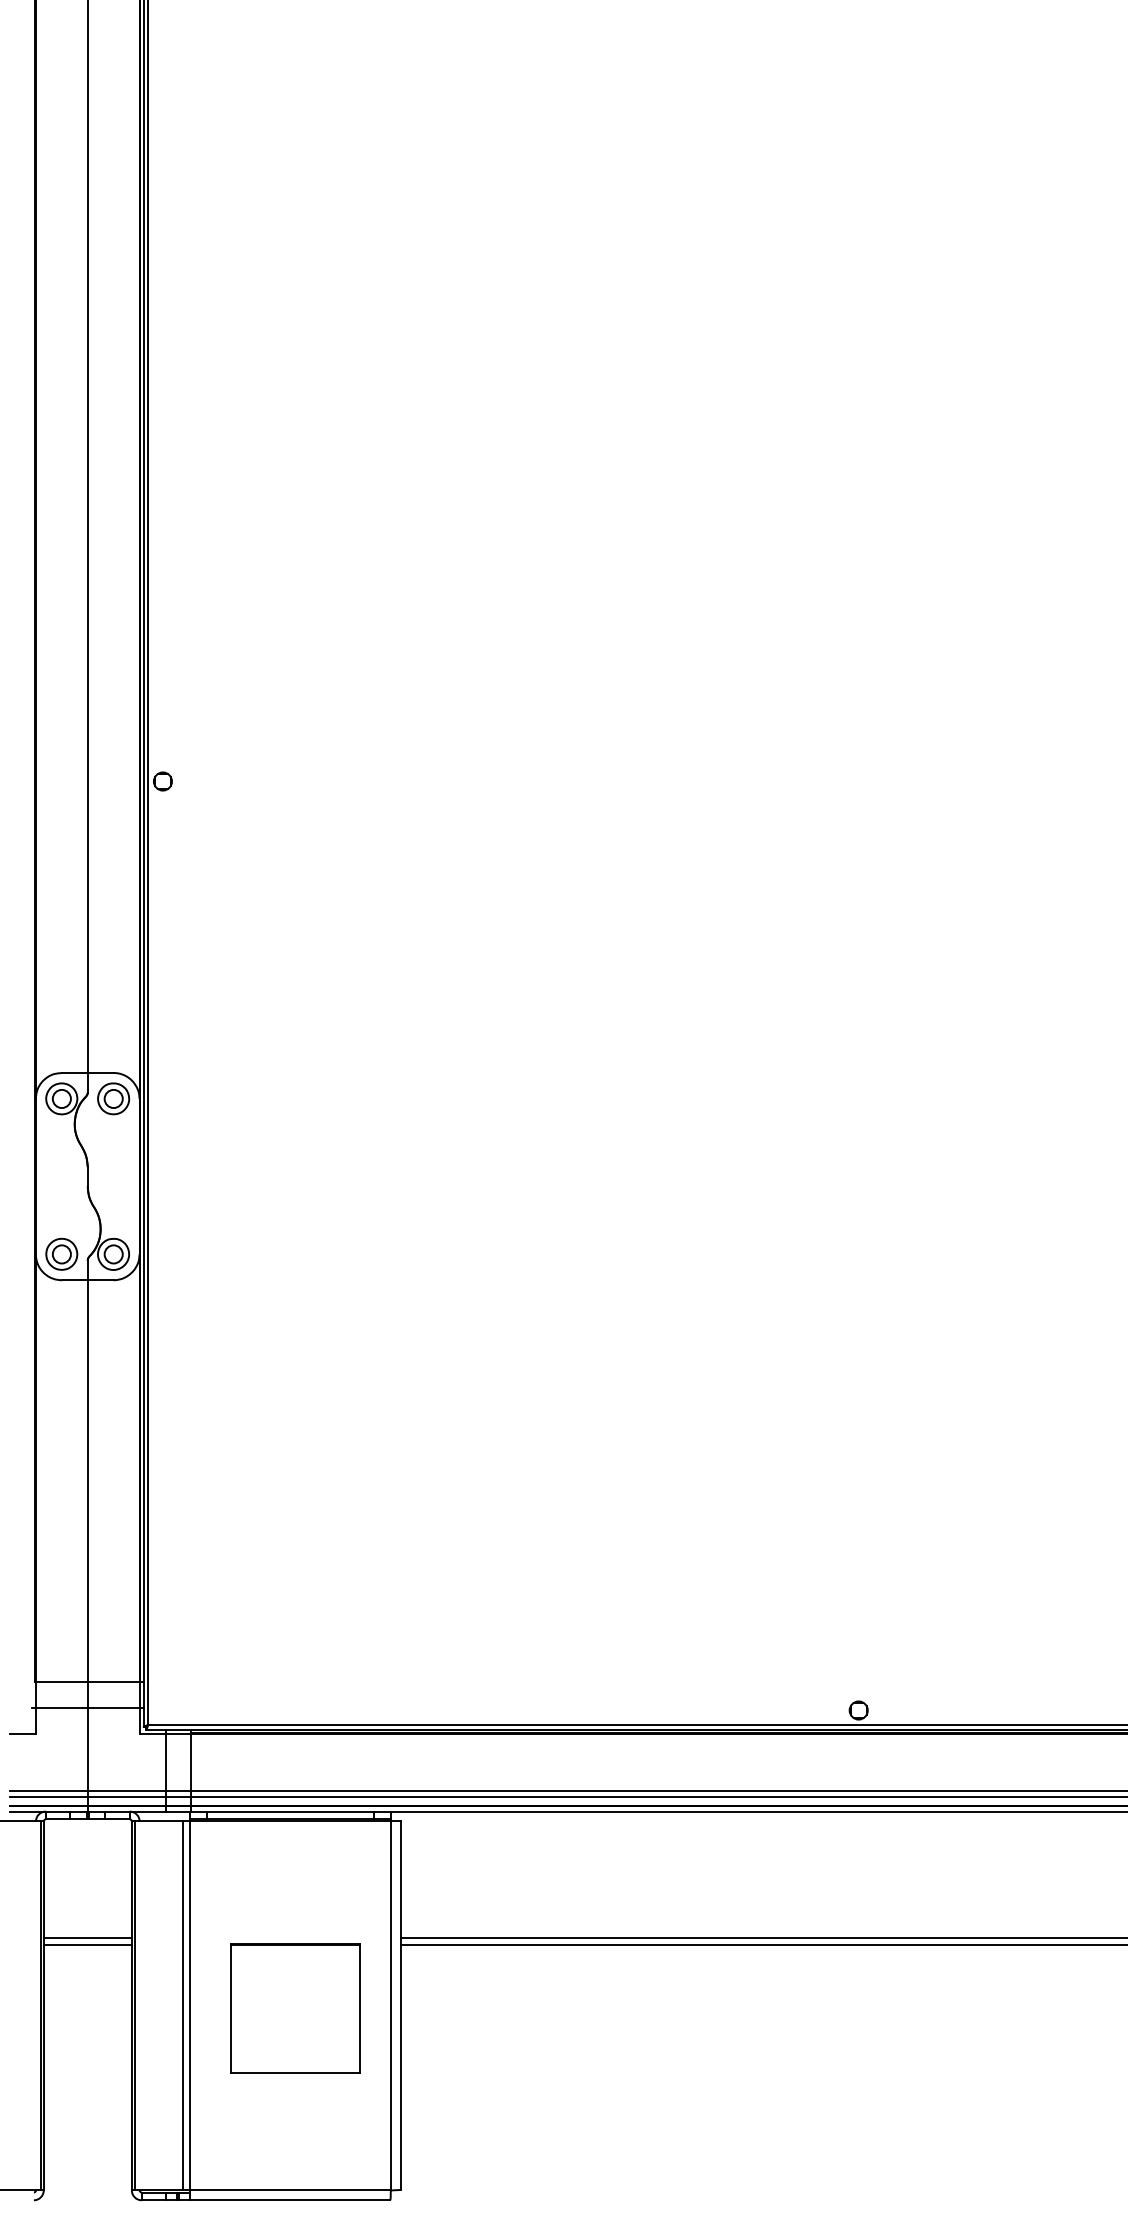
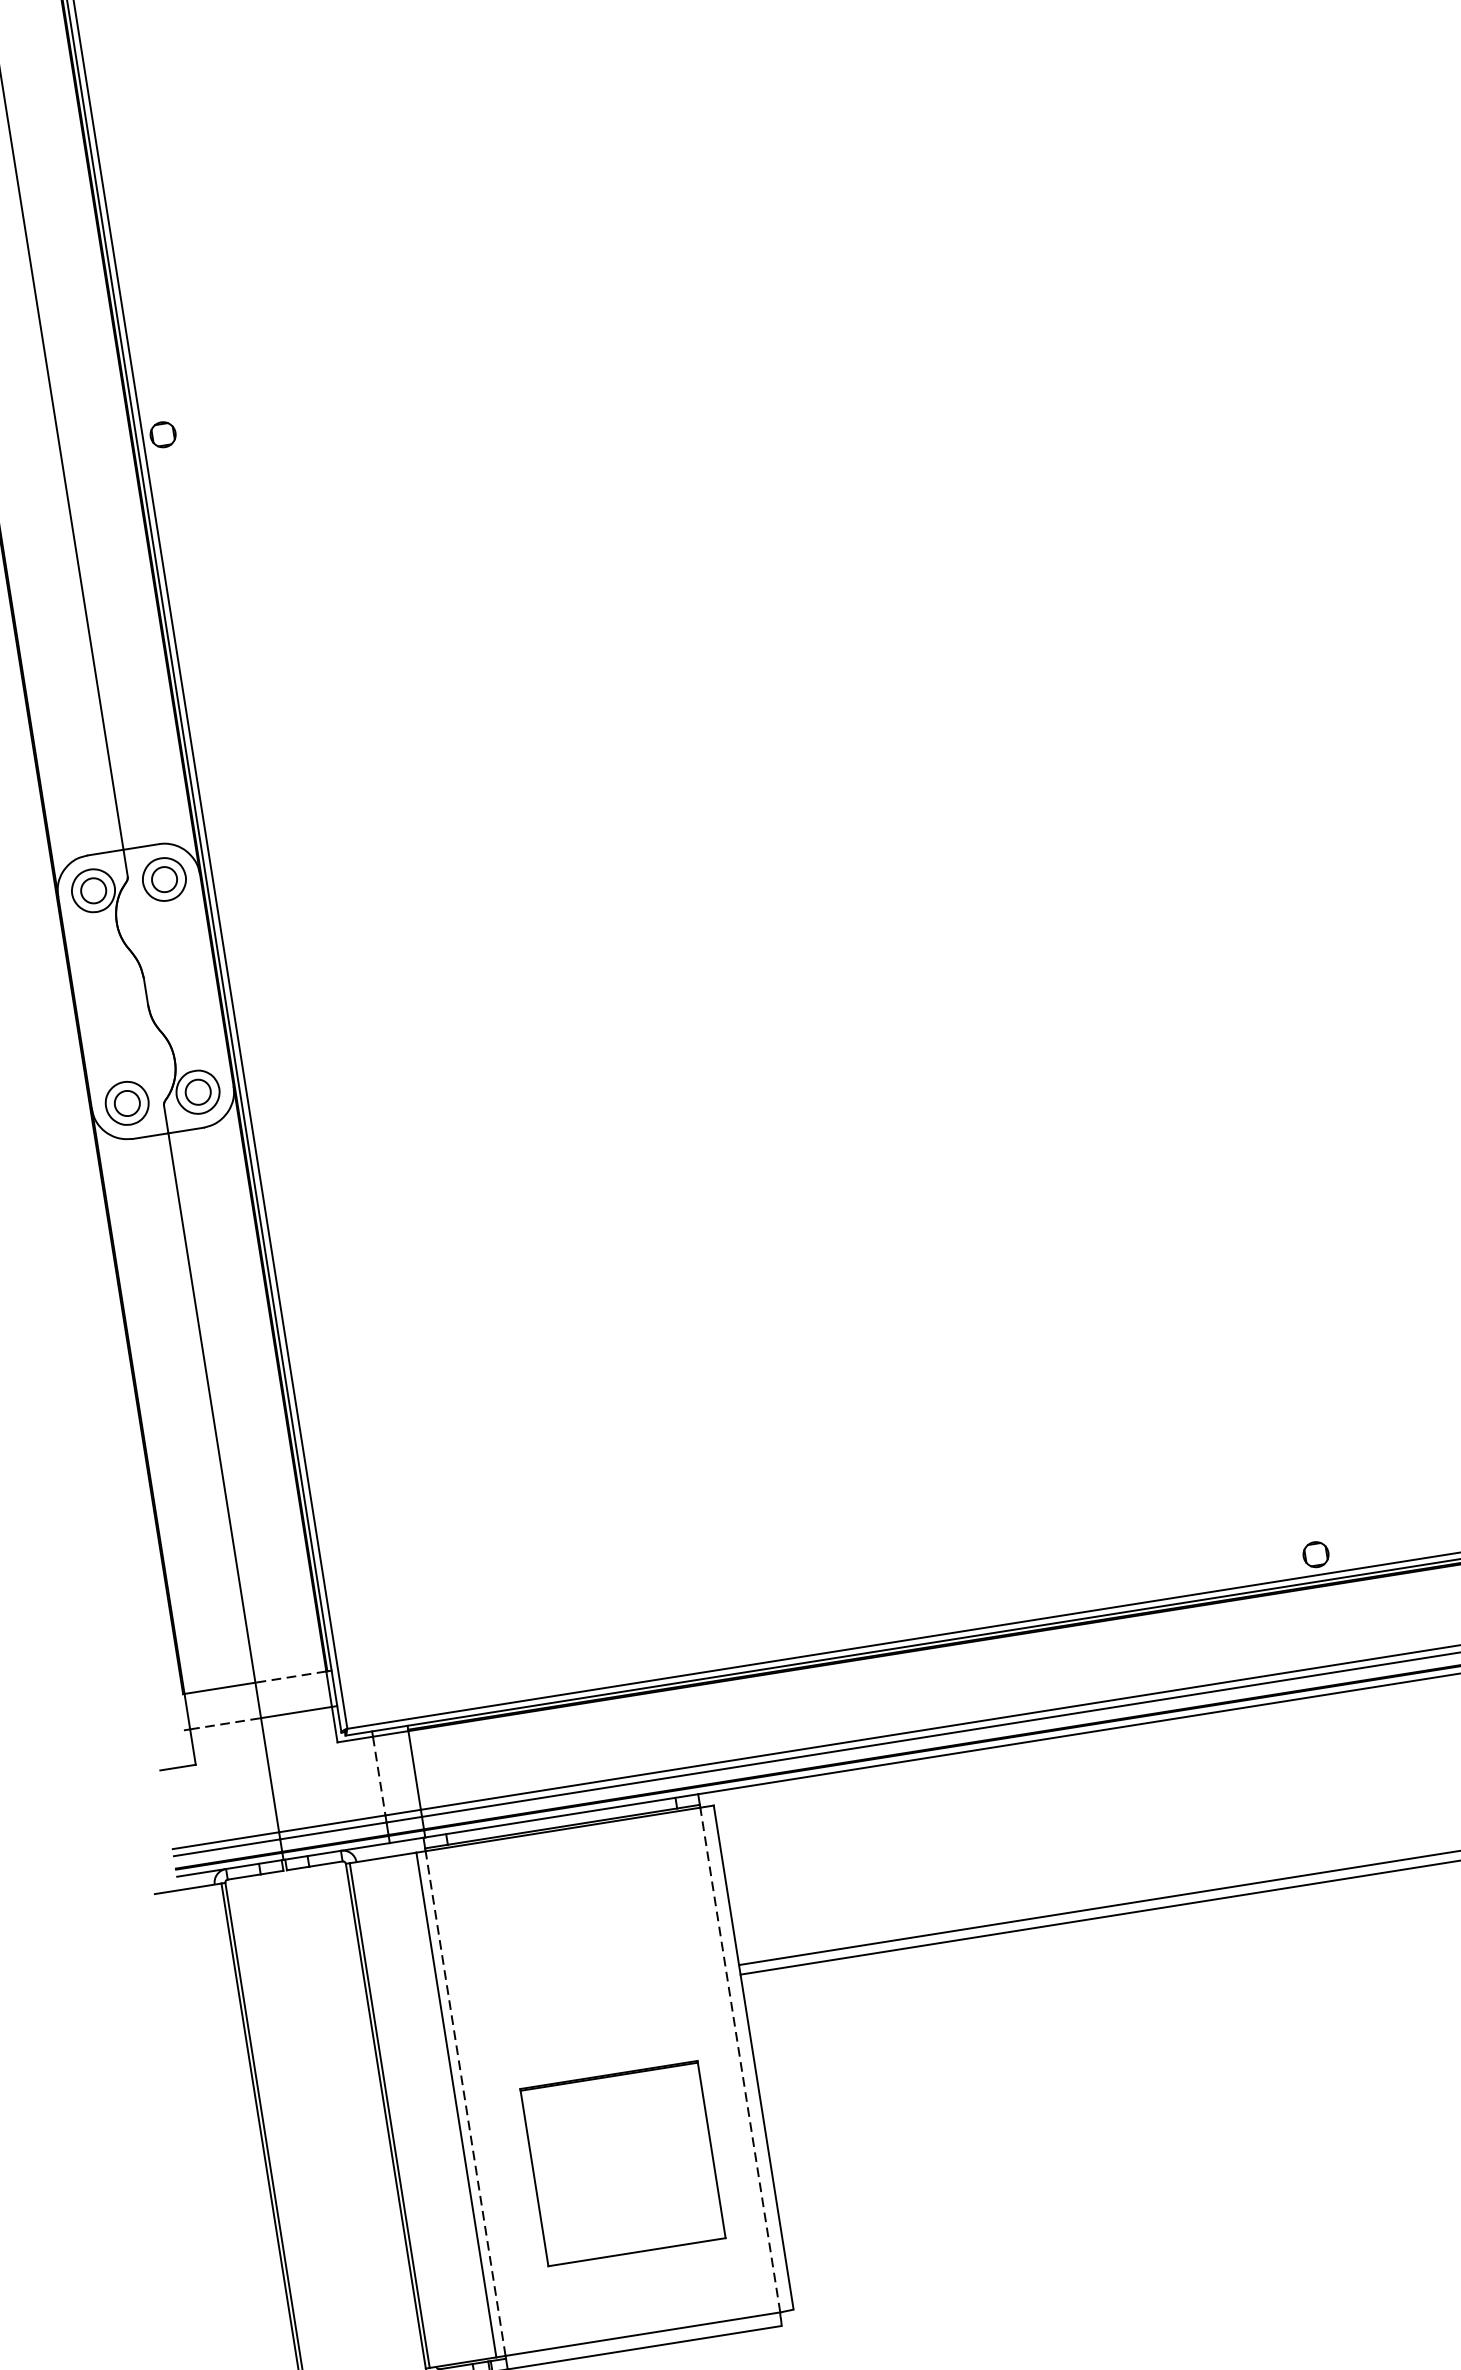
line: (113, 1682) -> (290, 1677), solid -> dashed
line: (61, 1707) -> (224, 1723), solid -> dashed
line: (165, 1762) -> (379, 1775), solid -> dashed
line: (87, 1938) -> (310, 2033), removed
line: (87, 1945) -> (312, 2043), removed
line: (190, 2005) -> (465, 2102), solid -> dashed
line: (390, 2005) -> (739, 2059), solid -> dashed
part: (295, 2008) -> (622, 2163), moved

